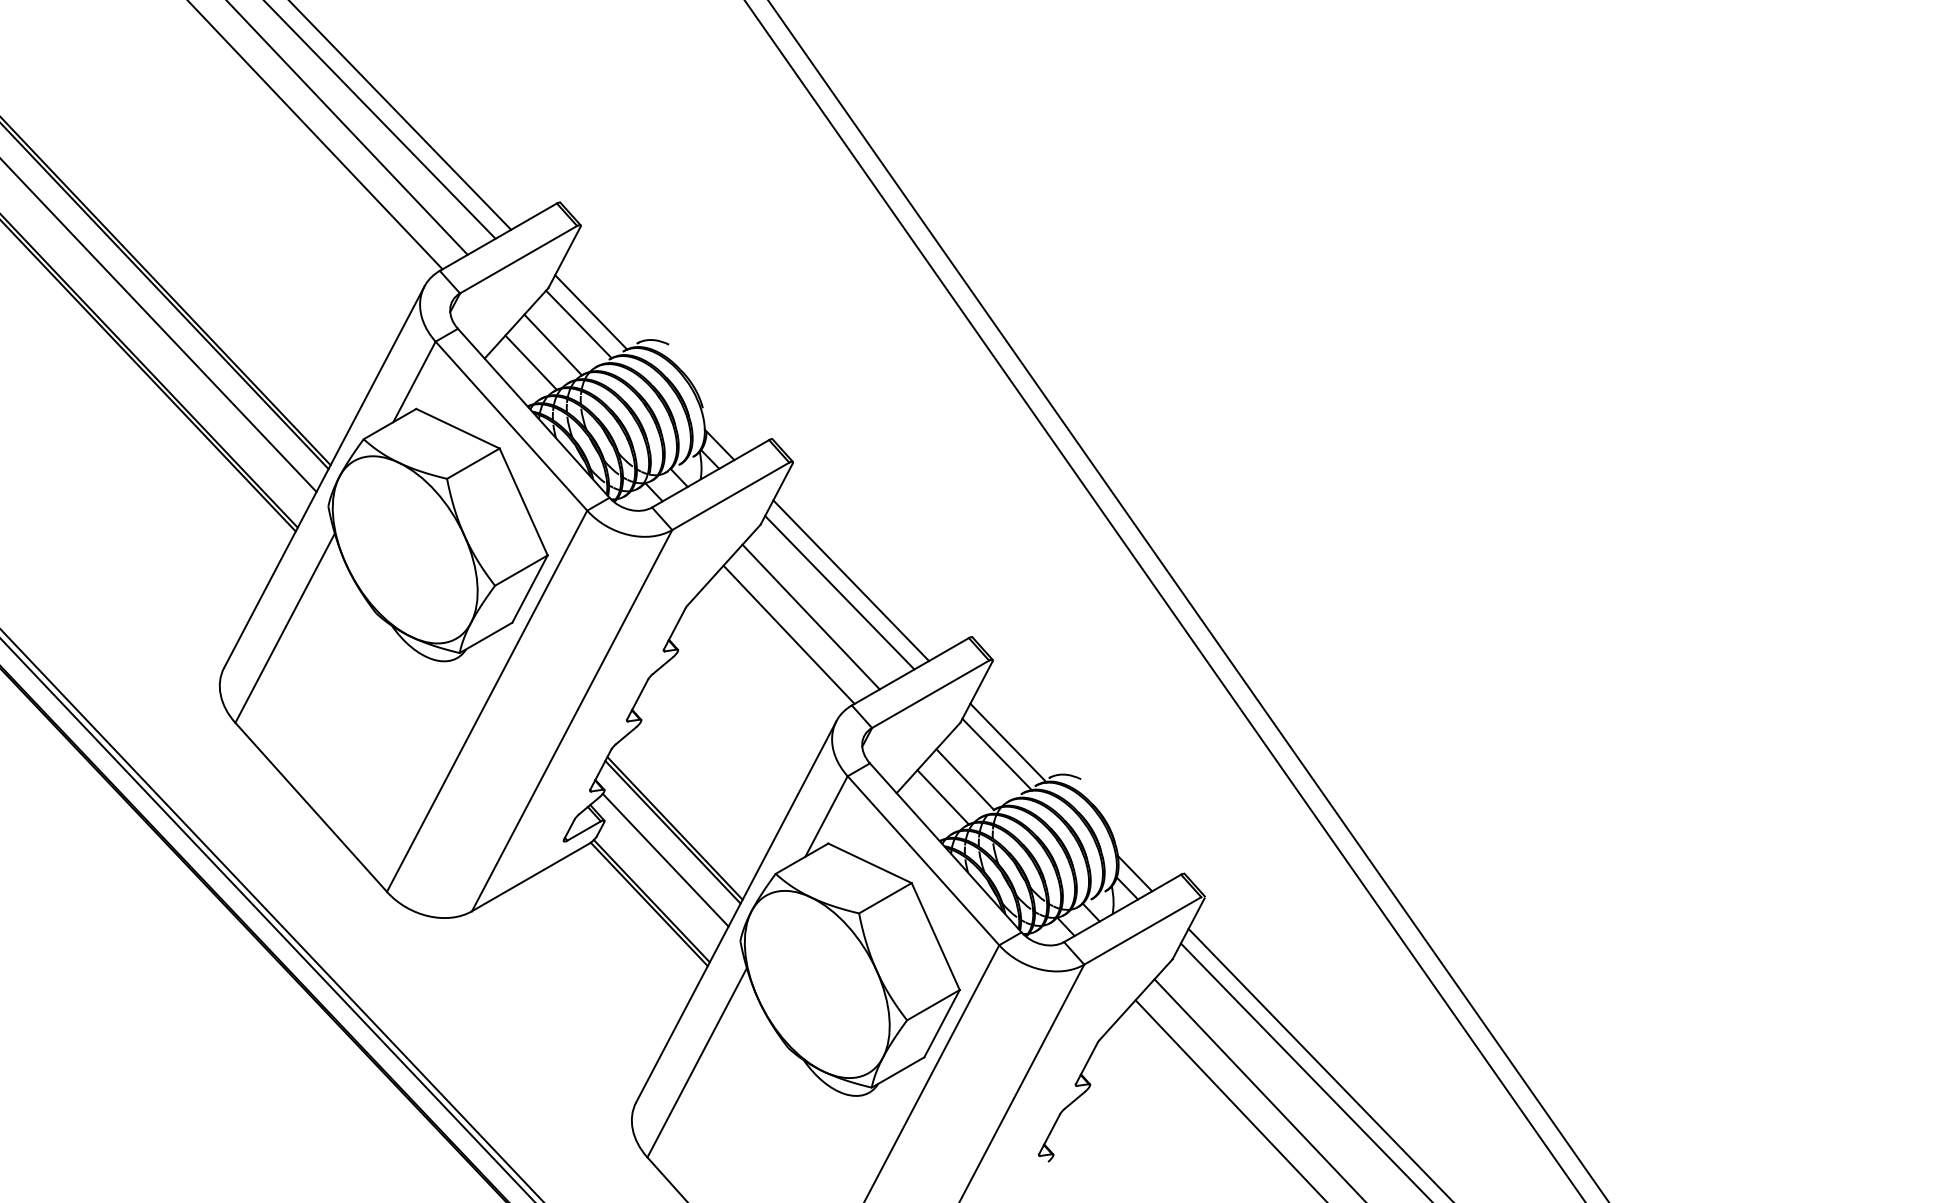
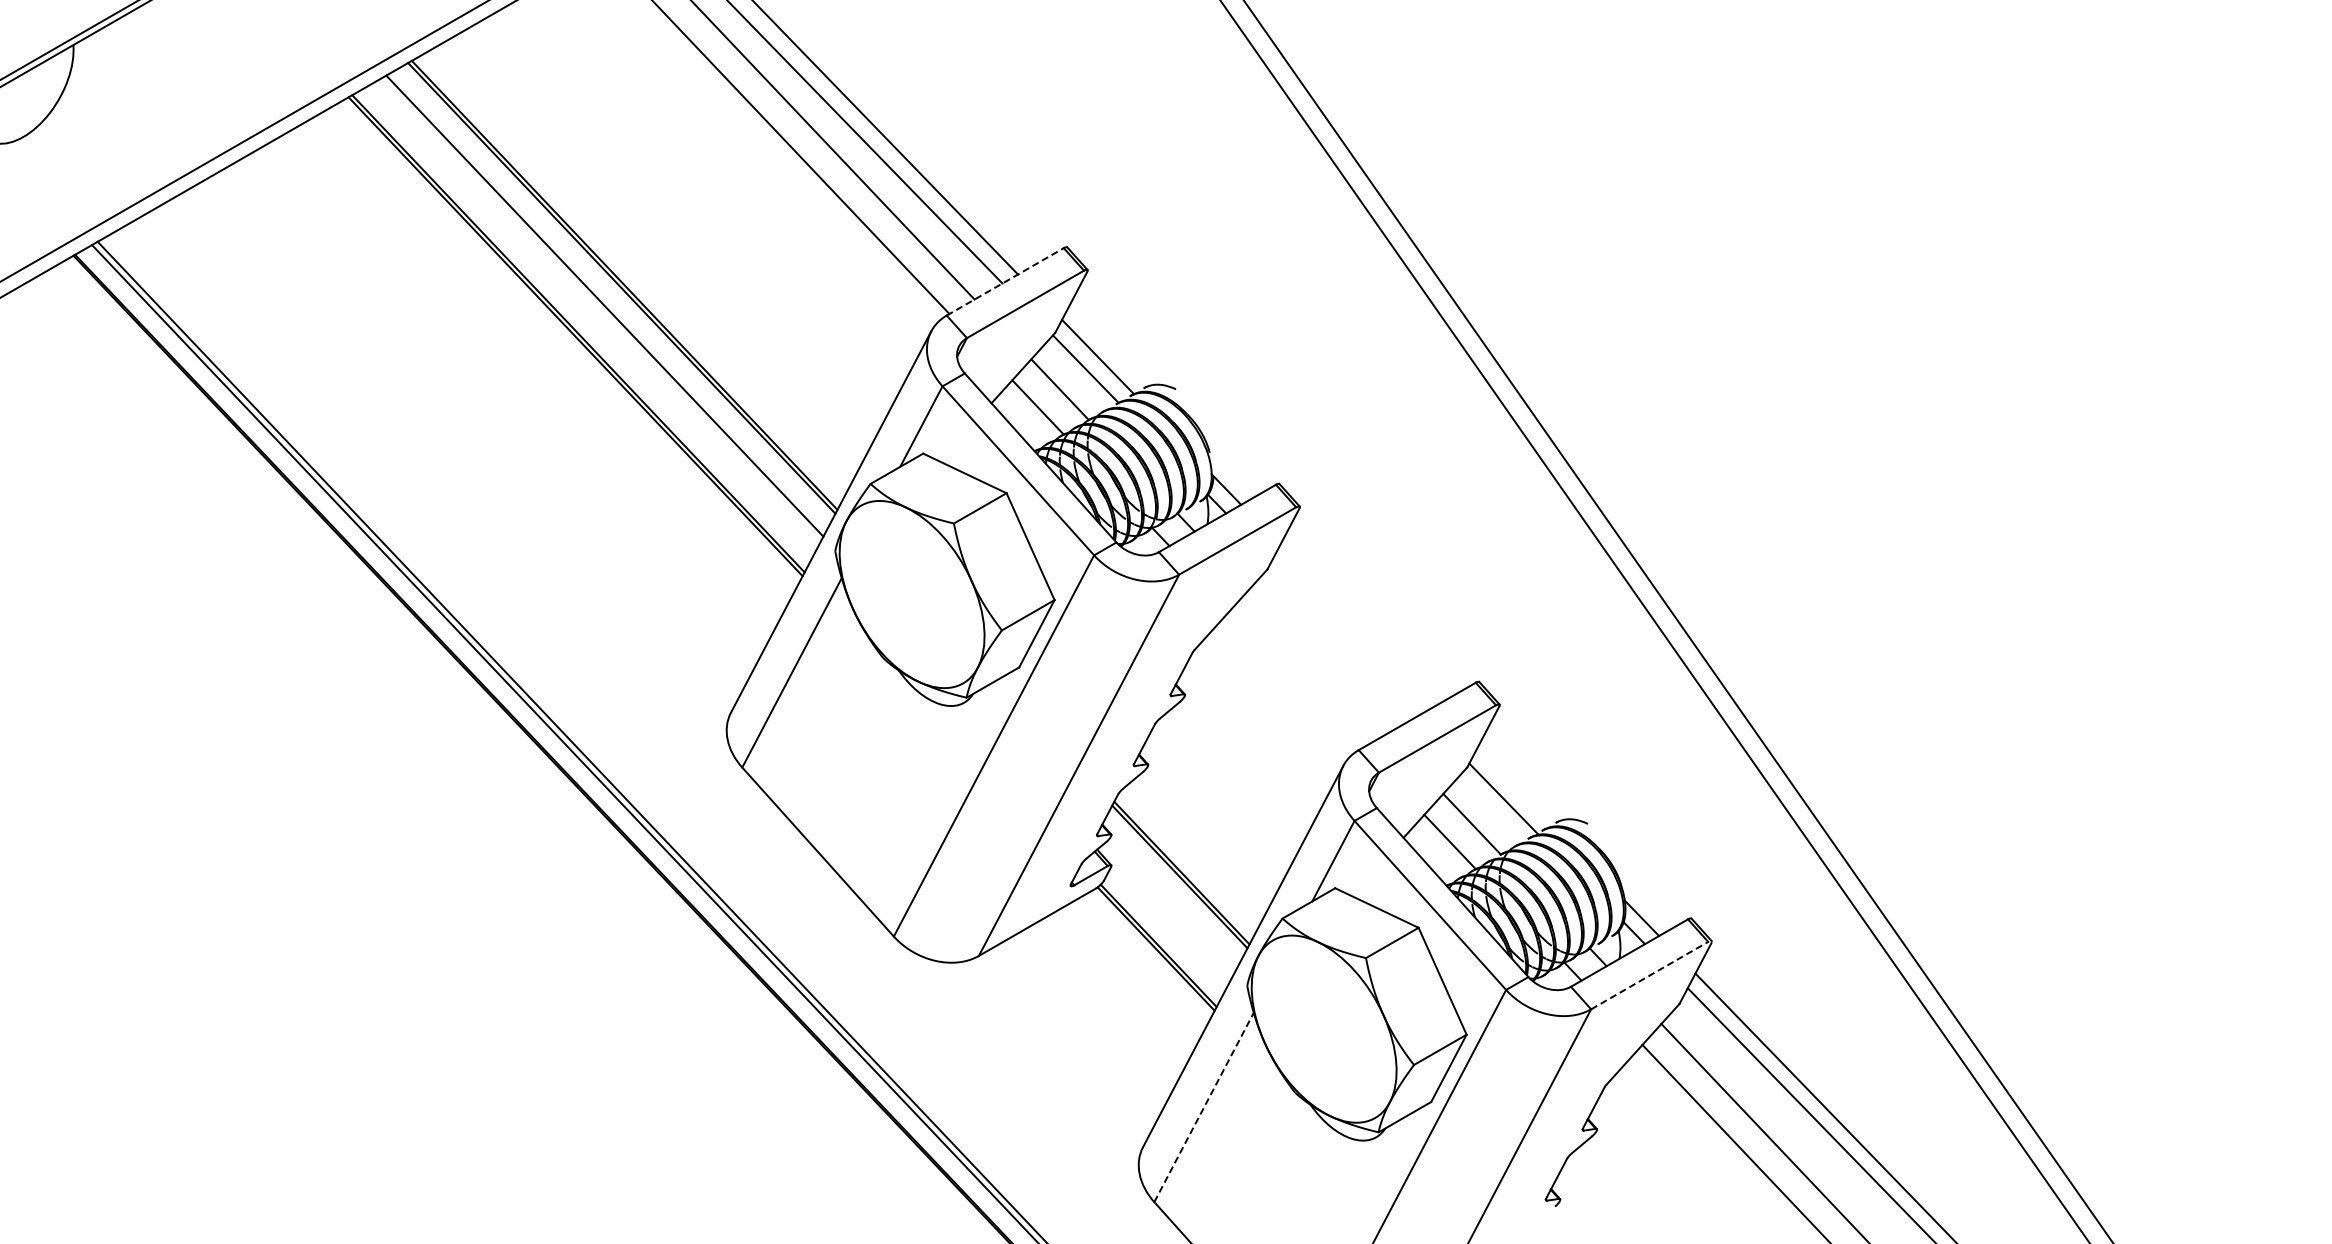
line: (498, 236) -> (1005, 281), solid -> dashed
line: (850, 580) -> (1357, 625), removed
line: (839, 592) -> (1346, 637), removed
line: (810, 616) -> (1317, 661), removed
line: (788, 634) -> (1295, 679), removed
line: (1008, 742) -> (1515, 787), removed
line: (665, 859) -> (1172, 904), removed
line: (1142, 930) -> (1649, 975), solid -> dashed
line: (697, 1062) -> (1204, 1107), solid -> dashed

